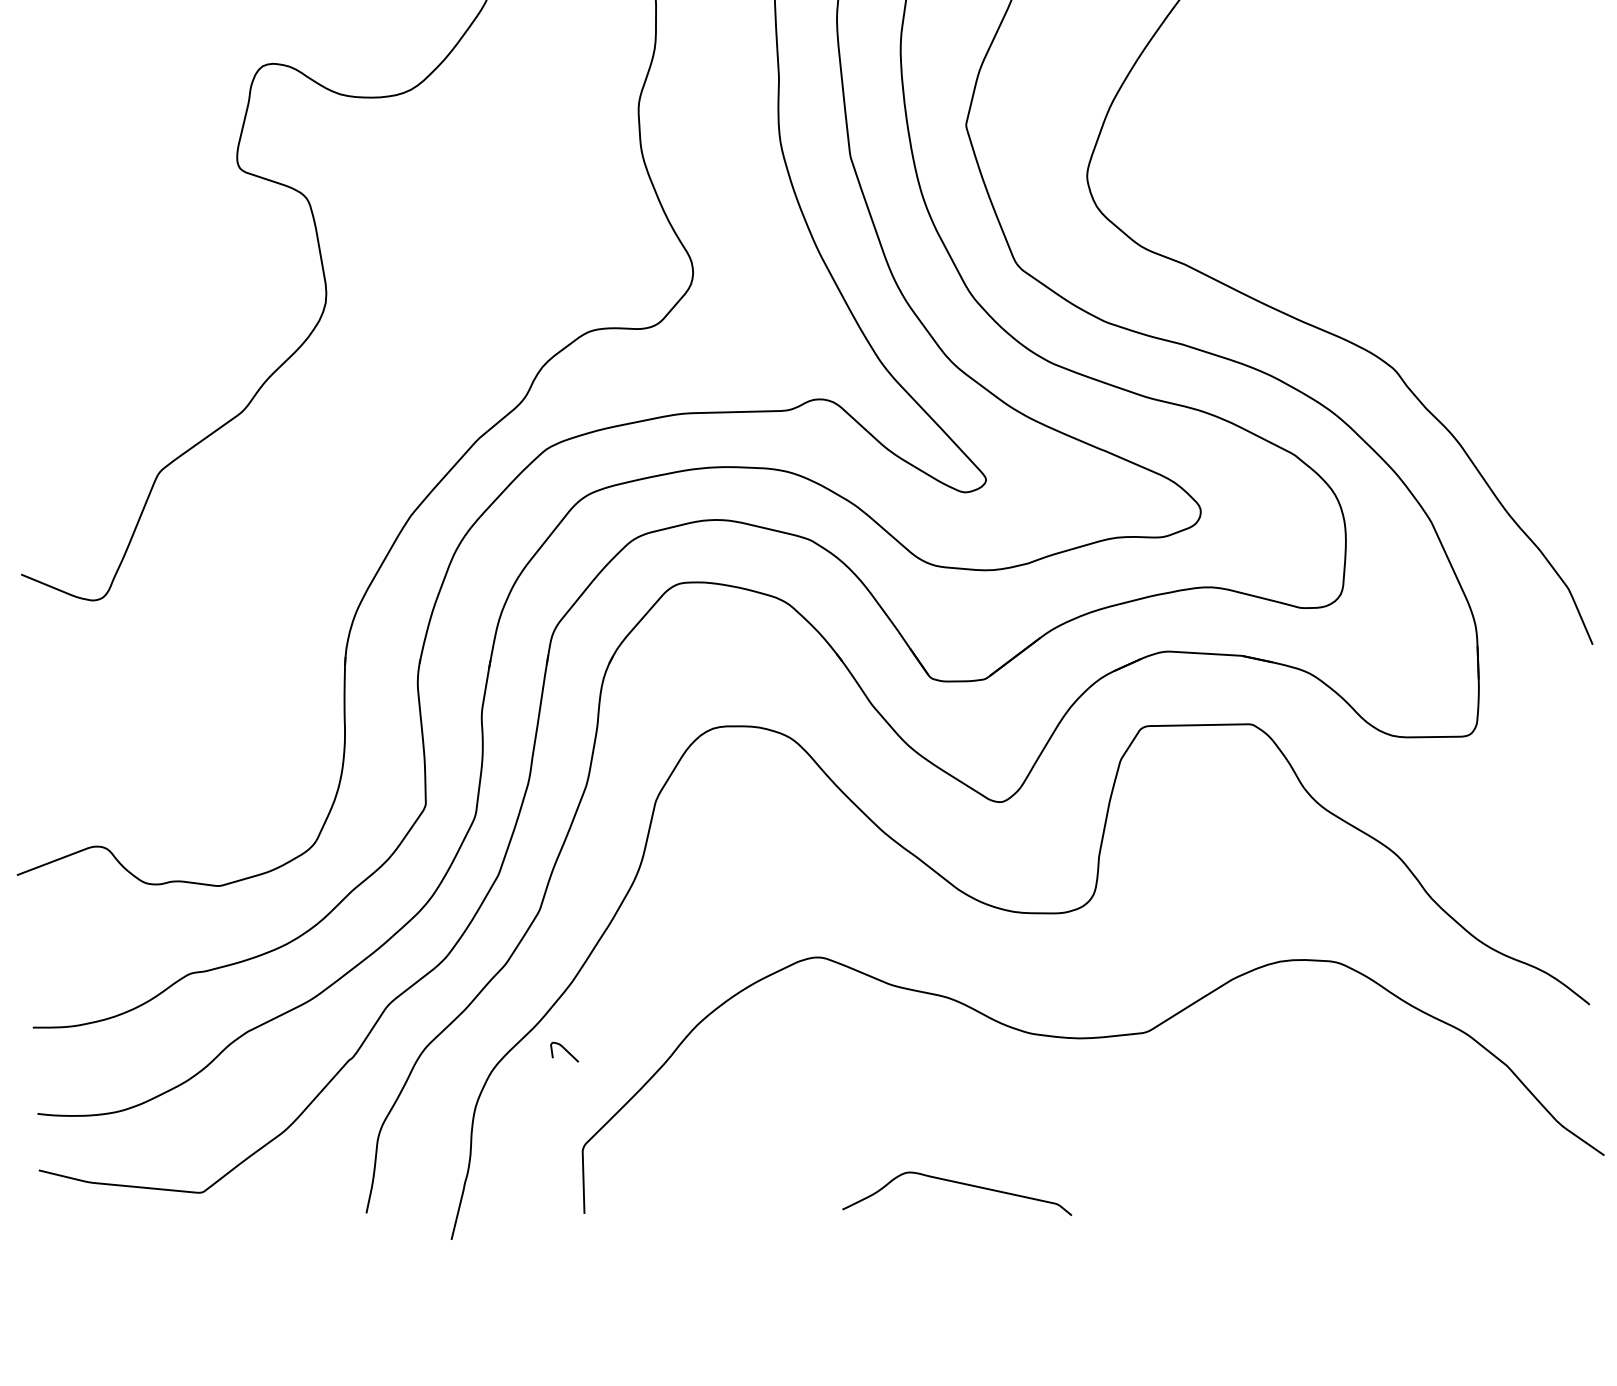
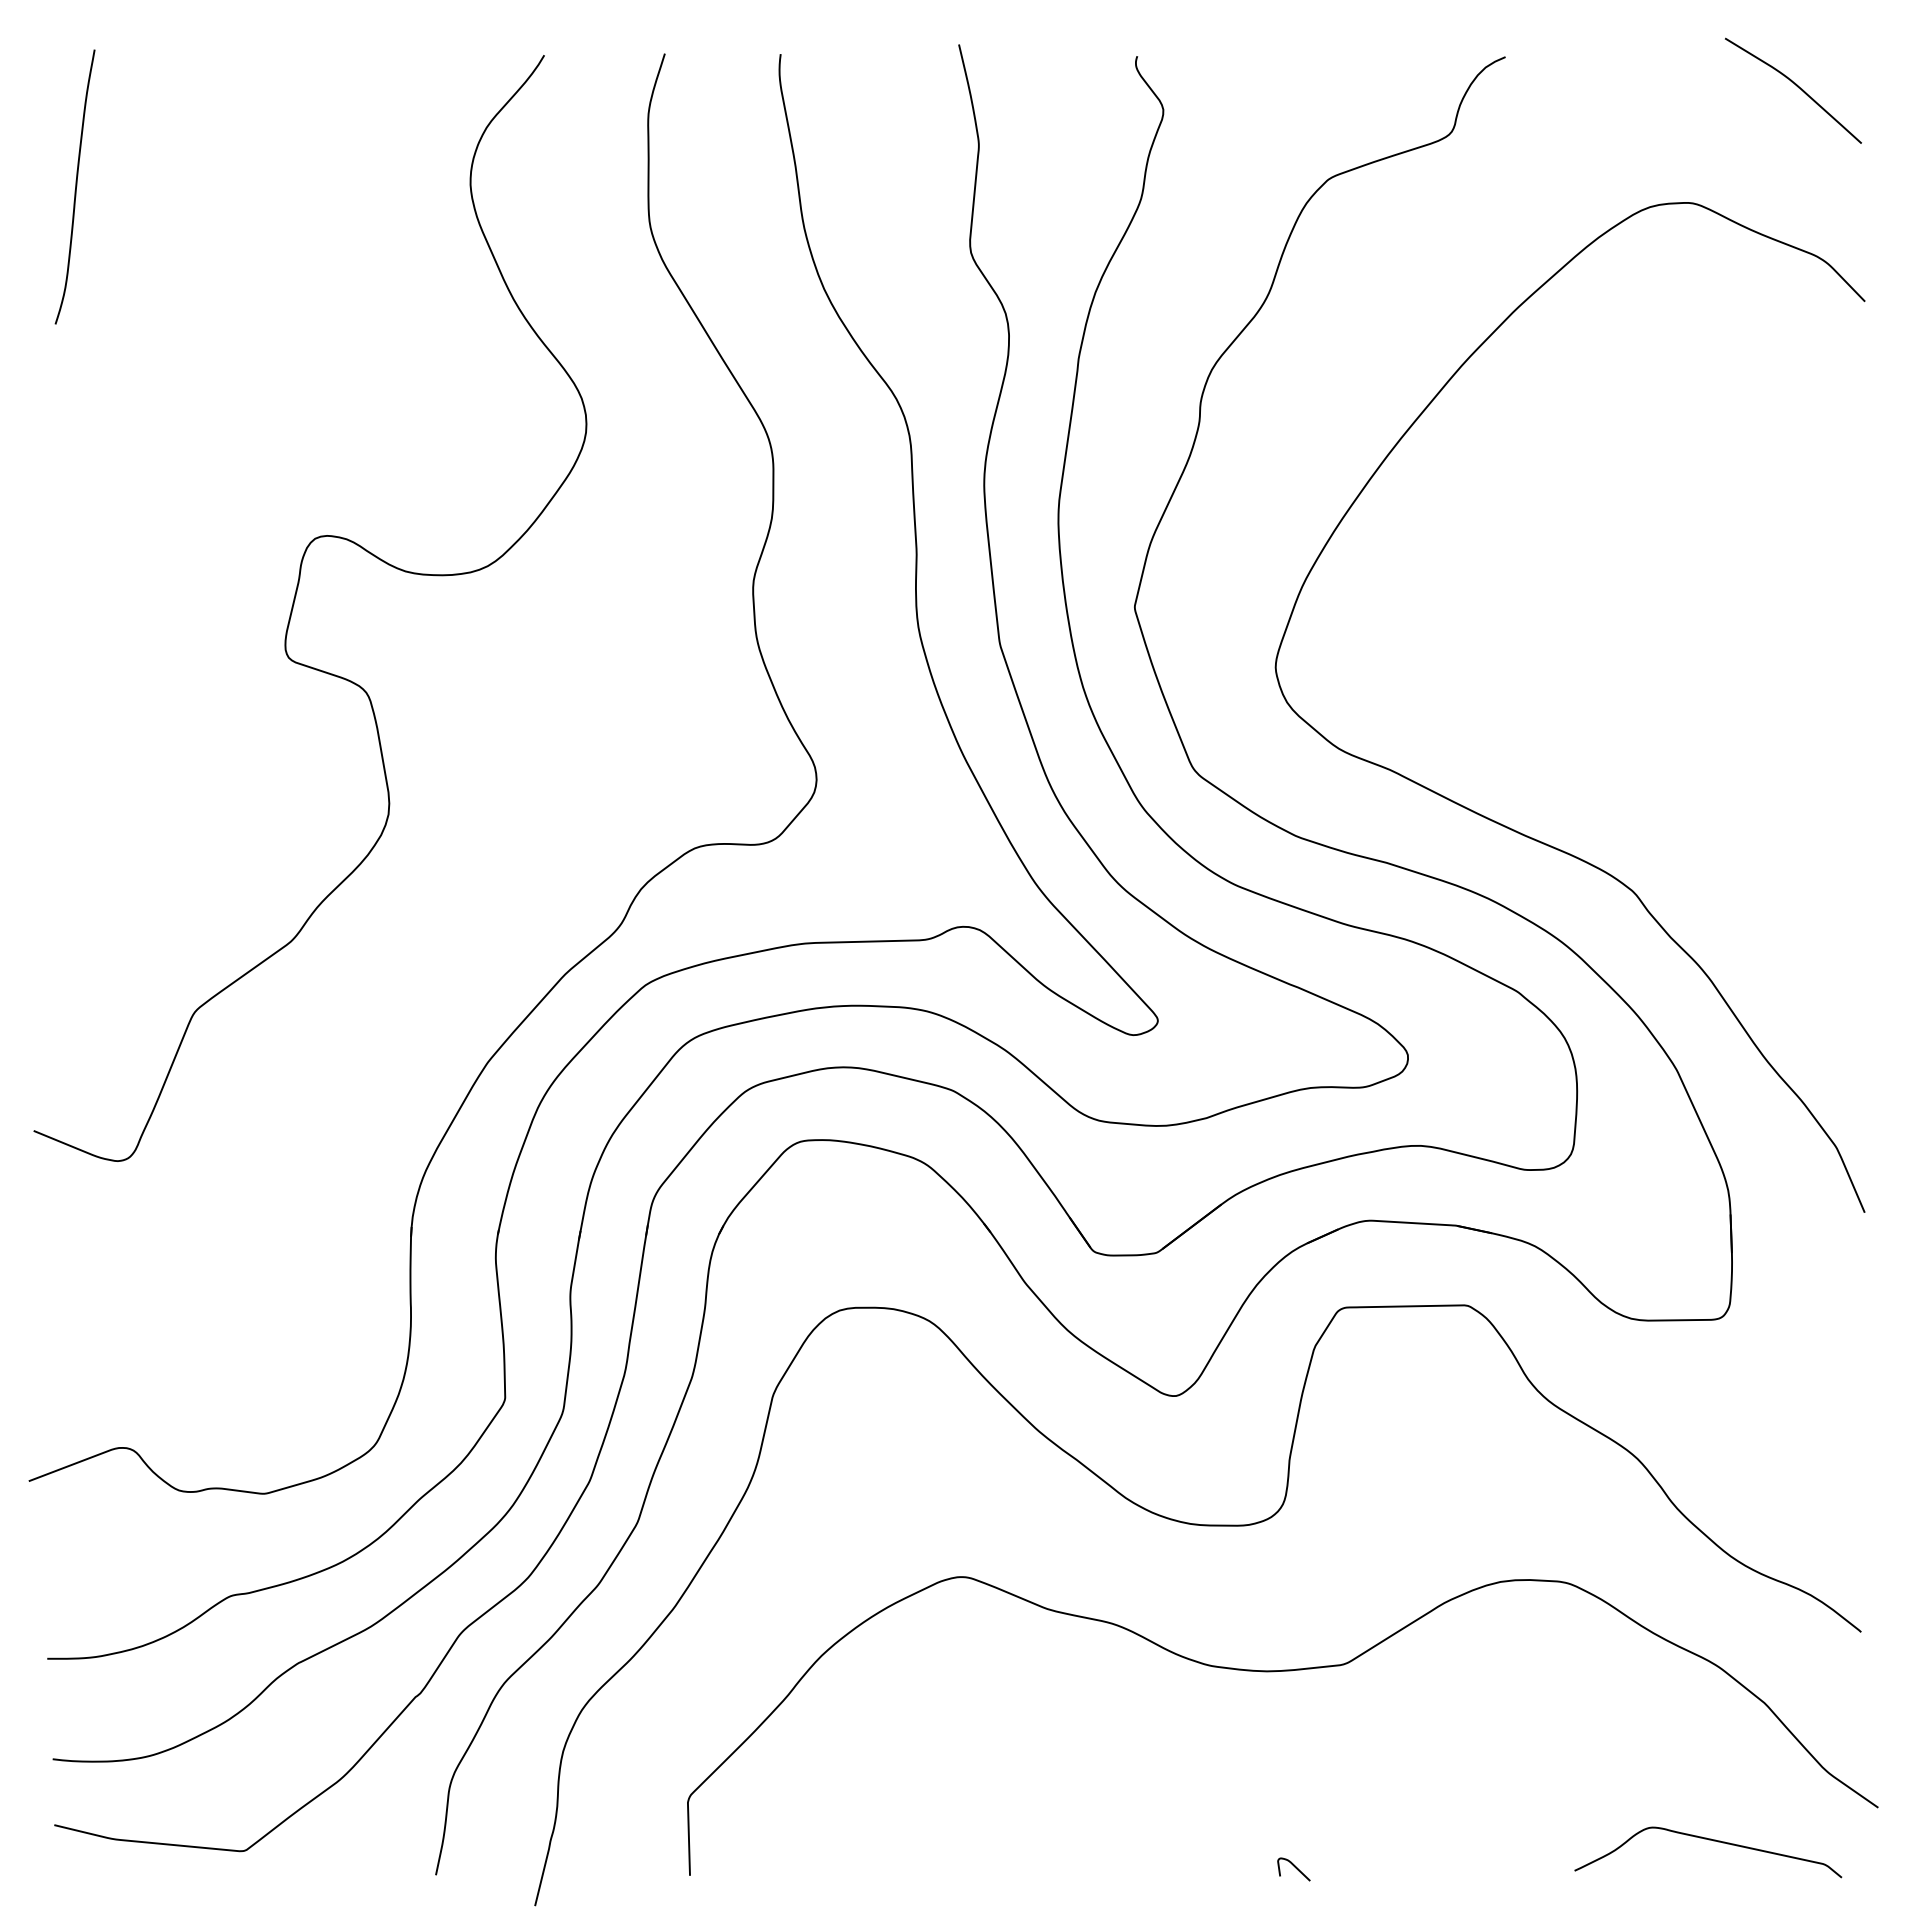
curve: (565, 1050) -> (1294, 1867), moved
curve: (957, 1183) -> (1708, 1840), moved

